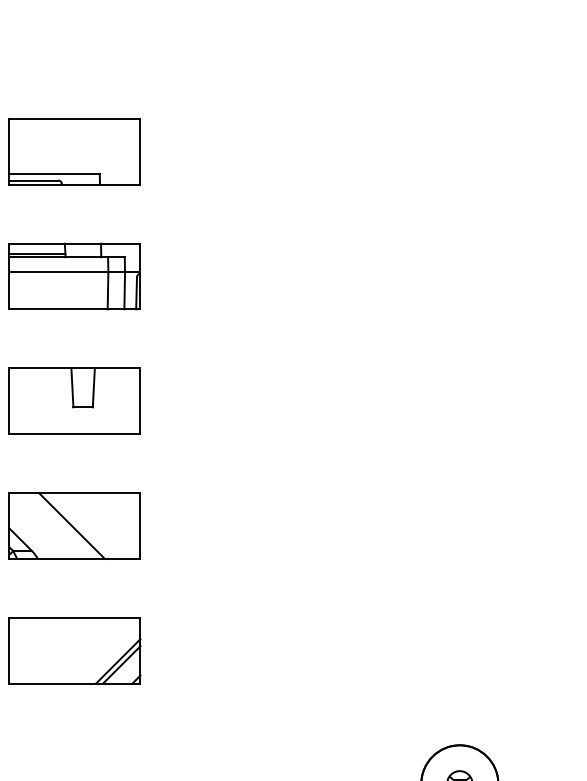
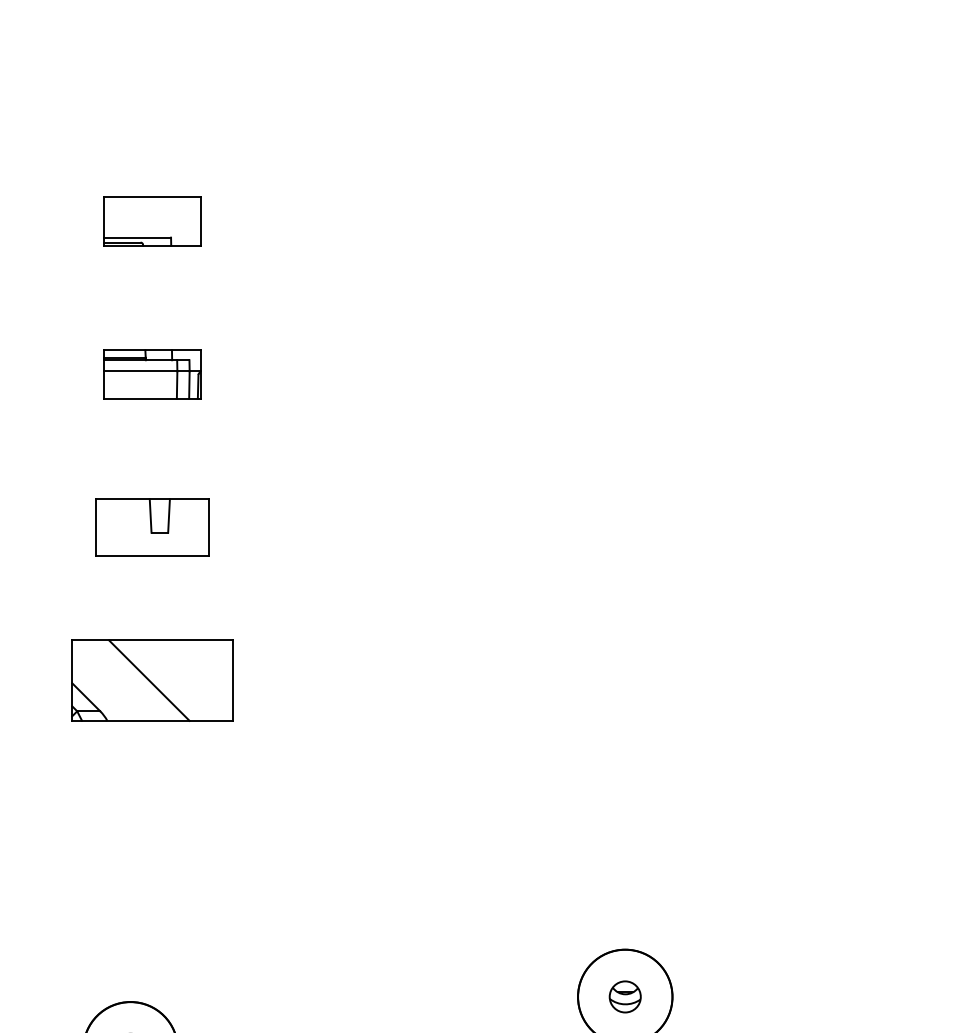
part: (74, 151) -> (152, 221), size x0.6
part: (74, 276) -> (152, 374), size x0.6
part: (74, 401) -> (152, 527), size x0.7
part: (74, 650) -> (152, 833), removed

